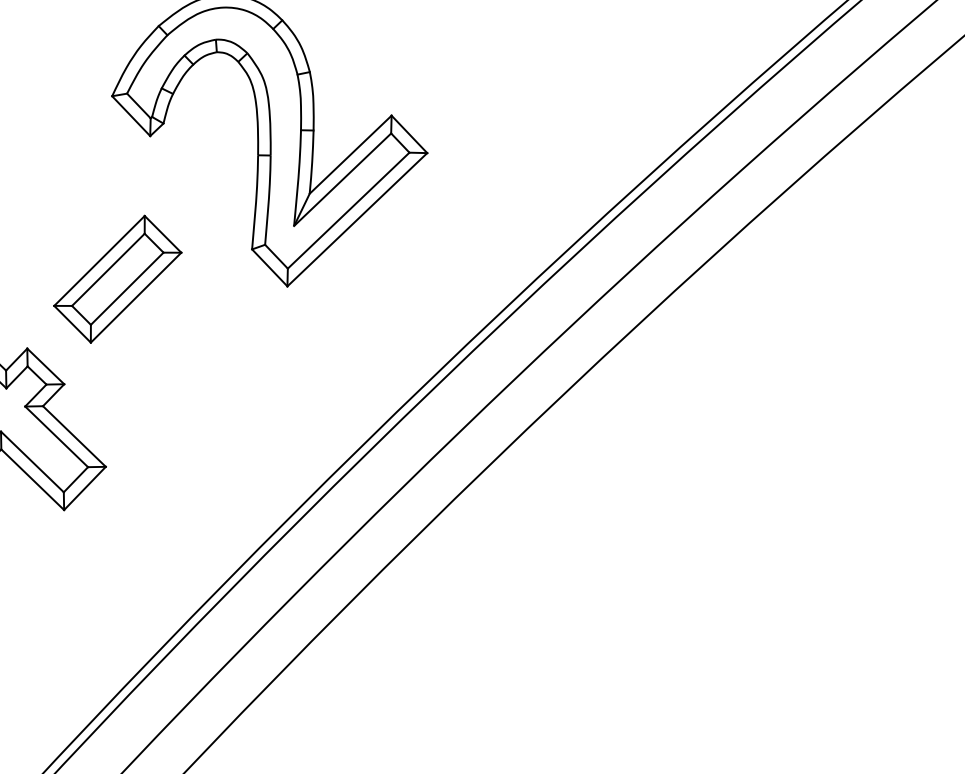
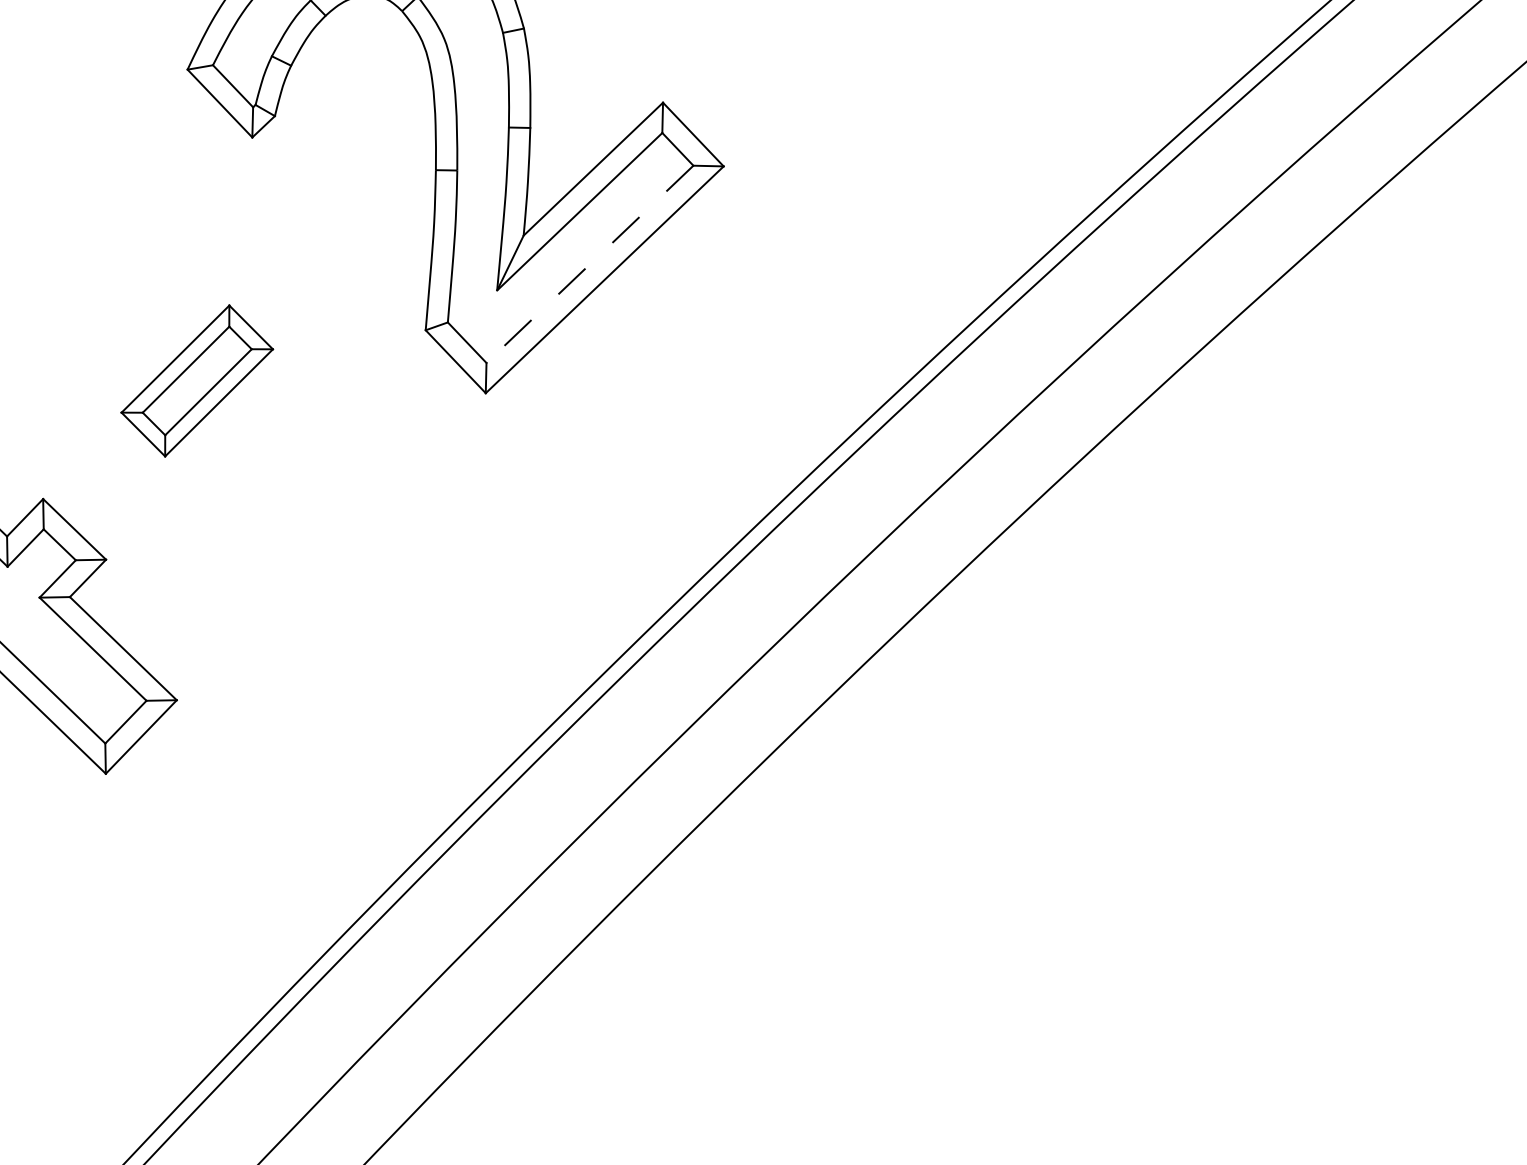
line: (348, 211) -> (589, 265), solid -> dashed
part: (117, 278) -> (196, 379), size x0.7

